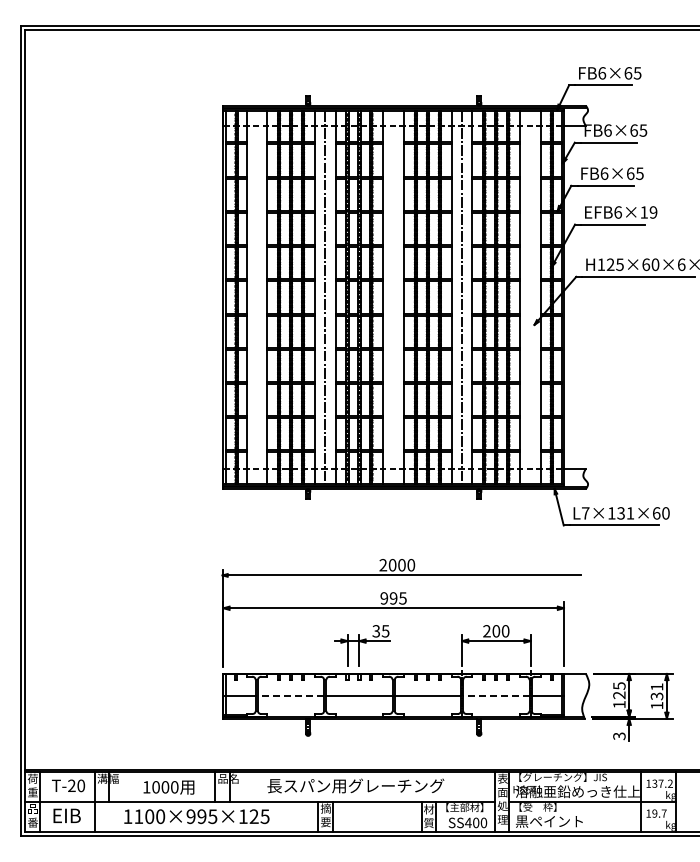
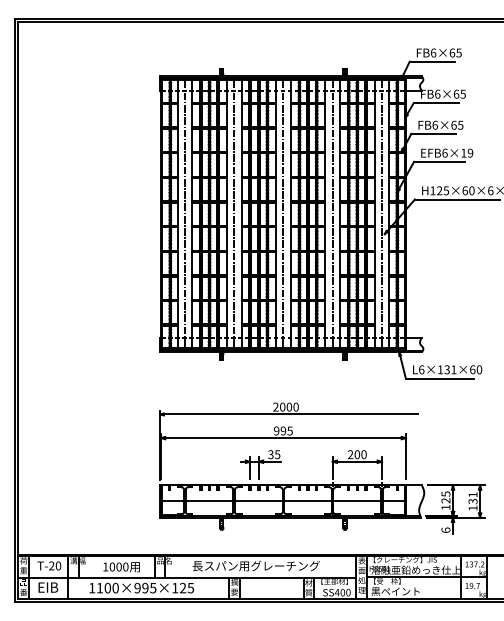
line: (256, 297) -> (184, 214), added
line: (393, 297) -> (283, 214), added
line: (530, 297) -> (381, 214), added
text: (585, 513) -> (421, 369), L7×131×60 -> L6×131×60
line: (290, 696) -> (209, 501), dashed -> solid
line: (495, 696) -> (356, 501), dashed -> solid
text: (619, 736) -> (446, 530), 3 -> 6

